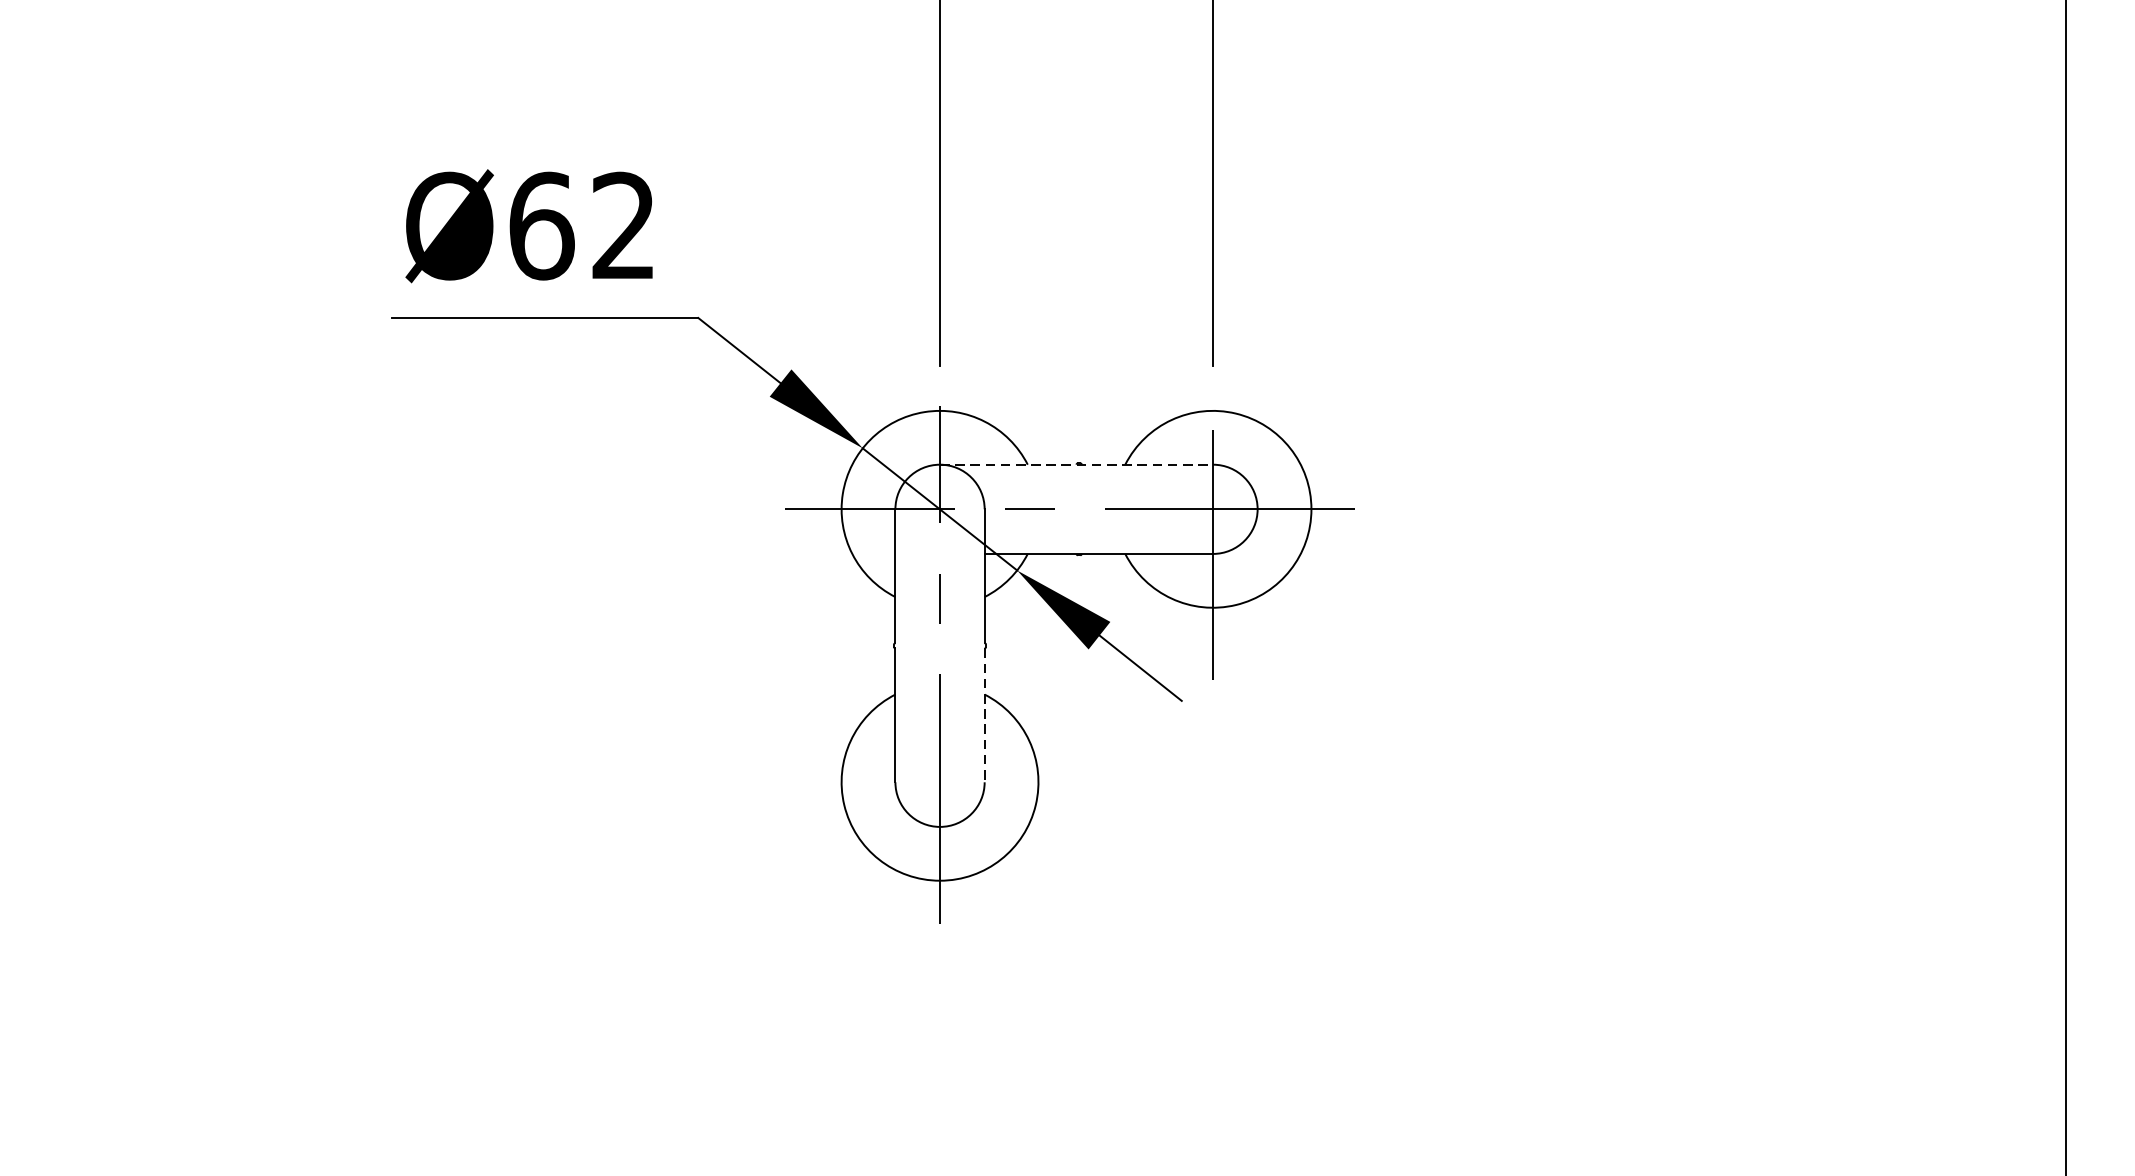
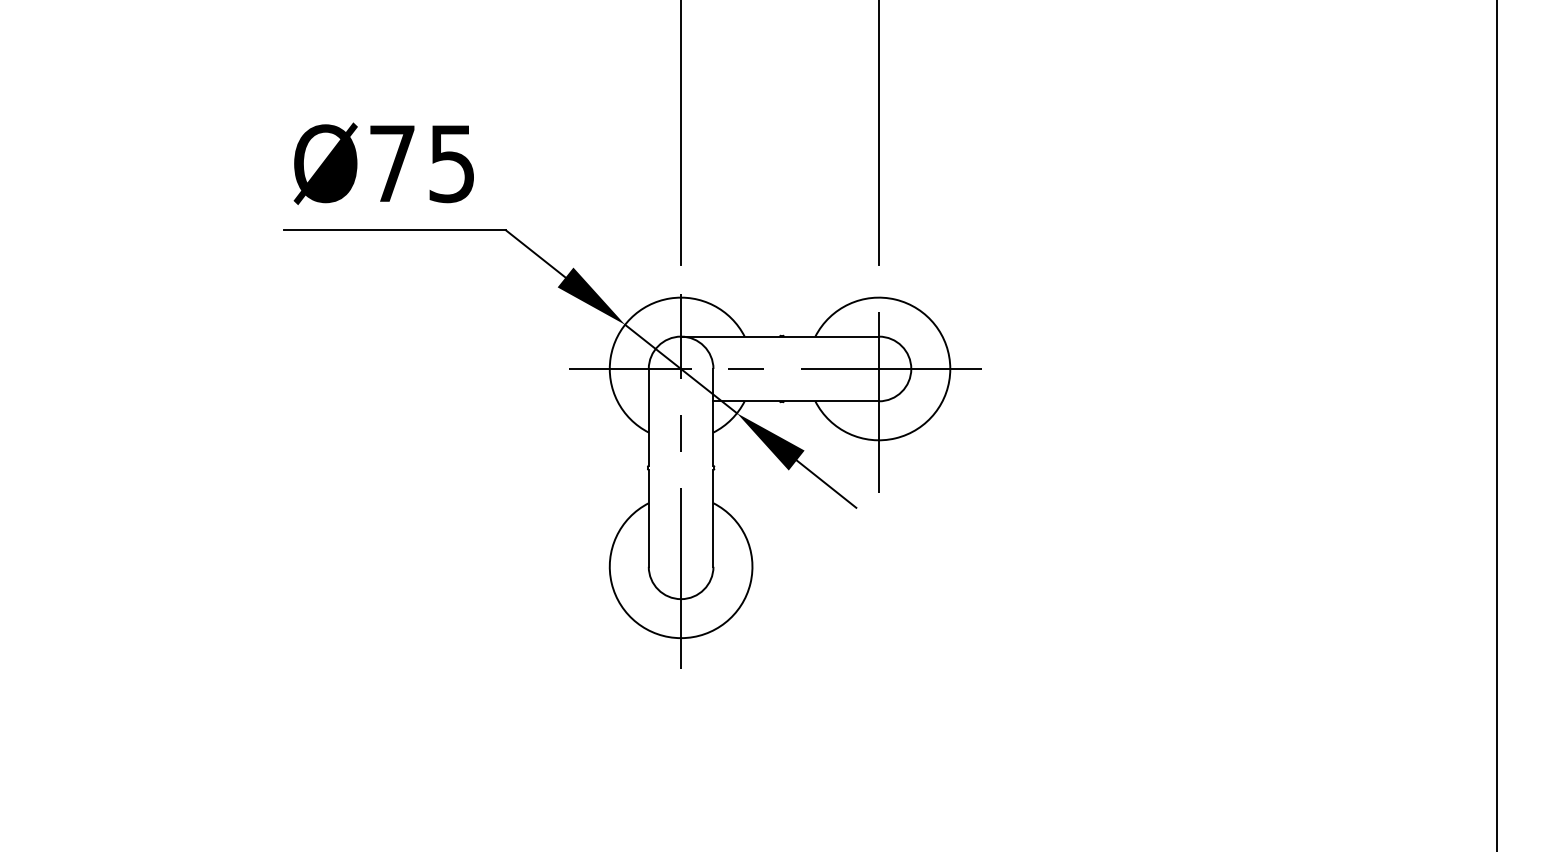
text: (581, 225) -> (421, 163), Ø62 -> Ø75
line: (1077, 464) -> (780, 336), dashed -> solid
line: (984, 715) -> (713, 518), dashed -> solid

